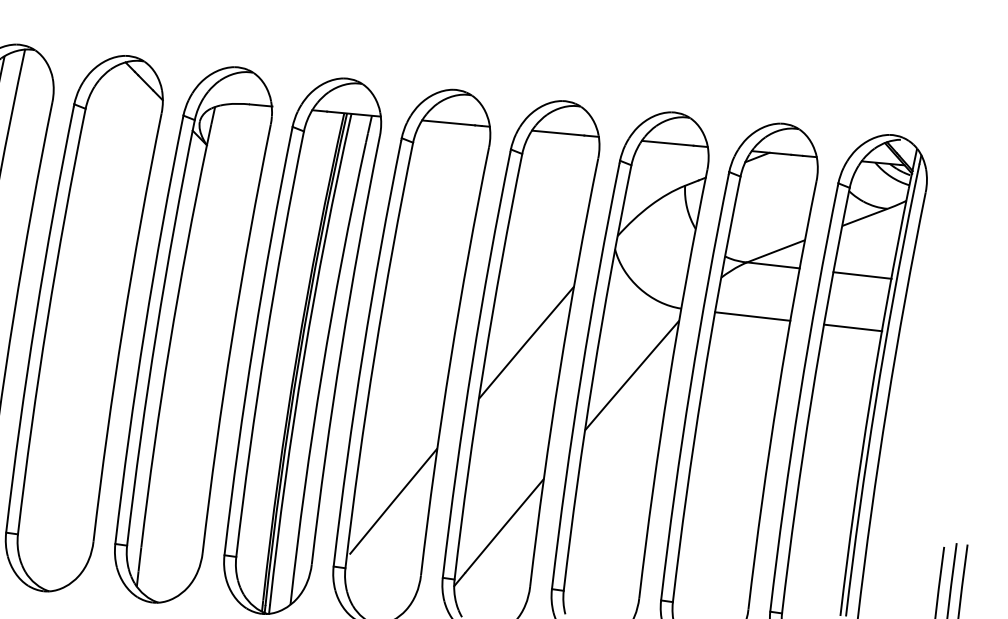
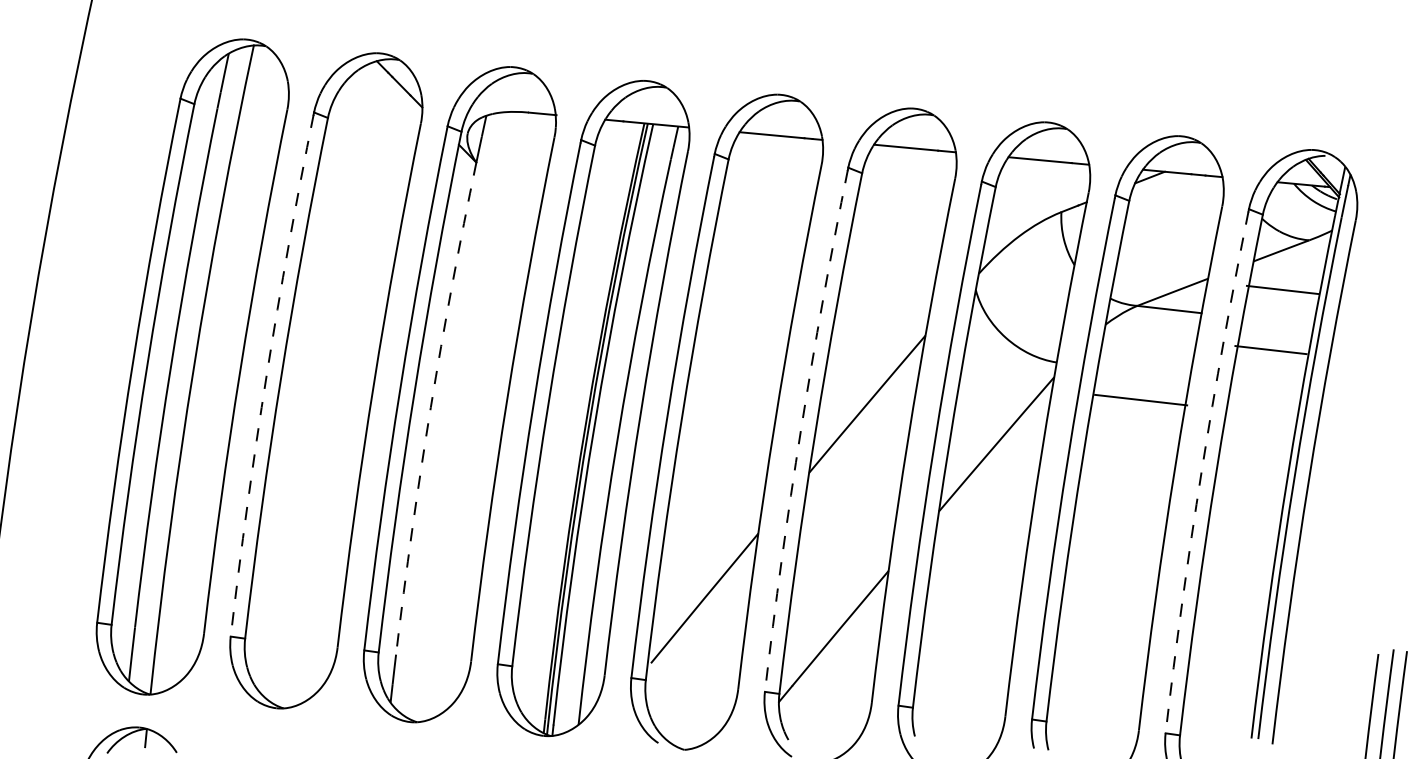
line: (862, 275) -> (1282, 289), moved
line: (753, 316) -> (1141, 399), moved
arc: (35, 318) -> (266, 374), solid -> dashed
line: (852, 328) -> (1270, 350), moved
arc: (169, 345) -> (430, 407), solid -> dashed
arc: (471, 364) -> (800, 430), solid -> dashed
arc: (799, 397) -> (1201, 471), solid -> dashed

